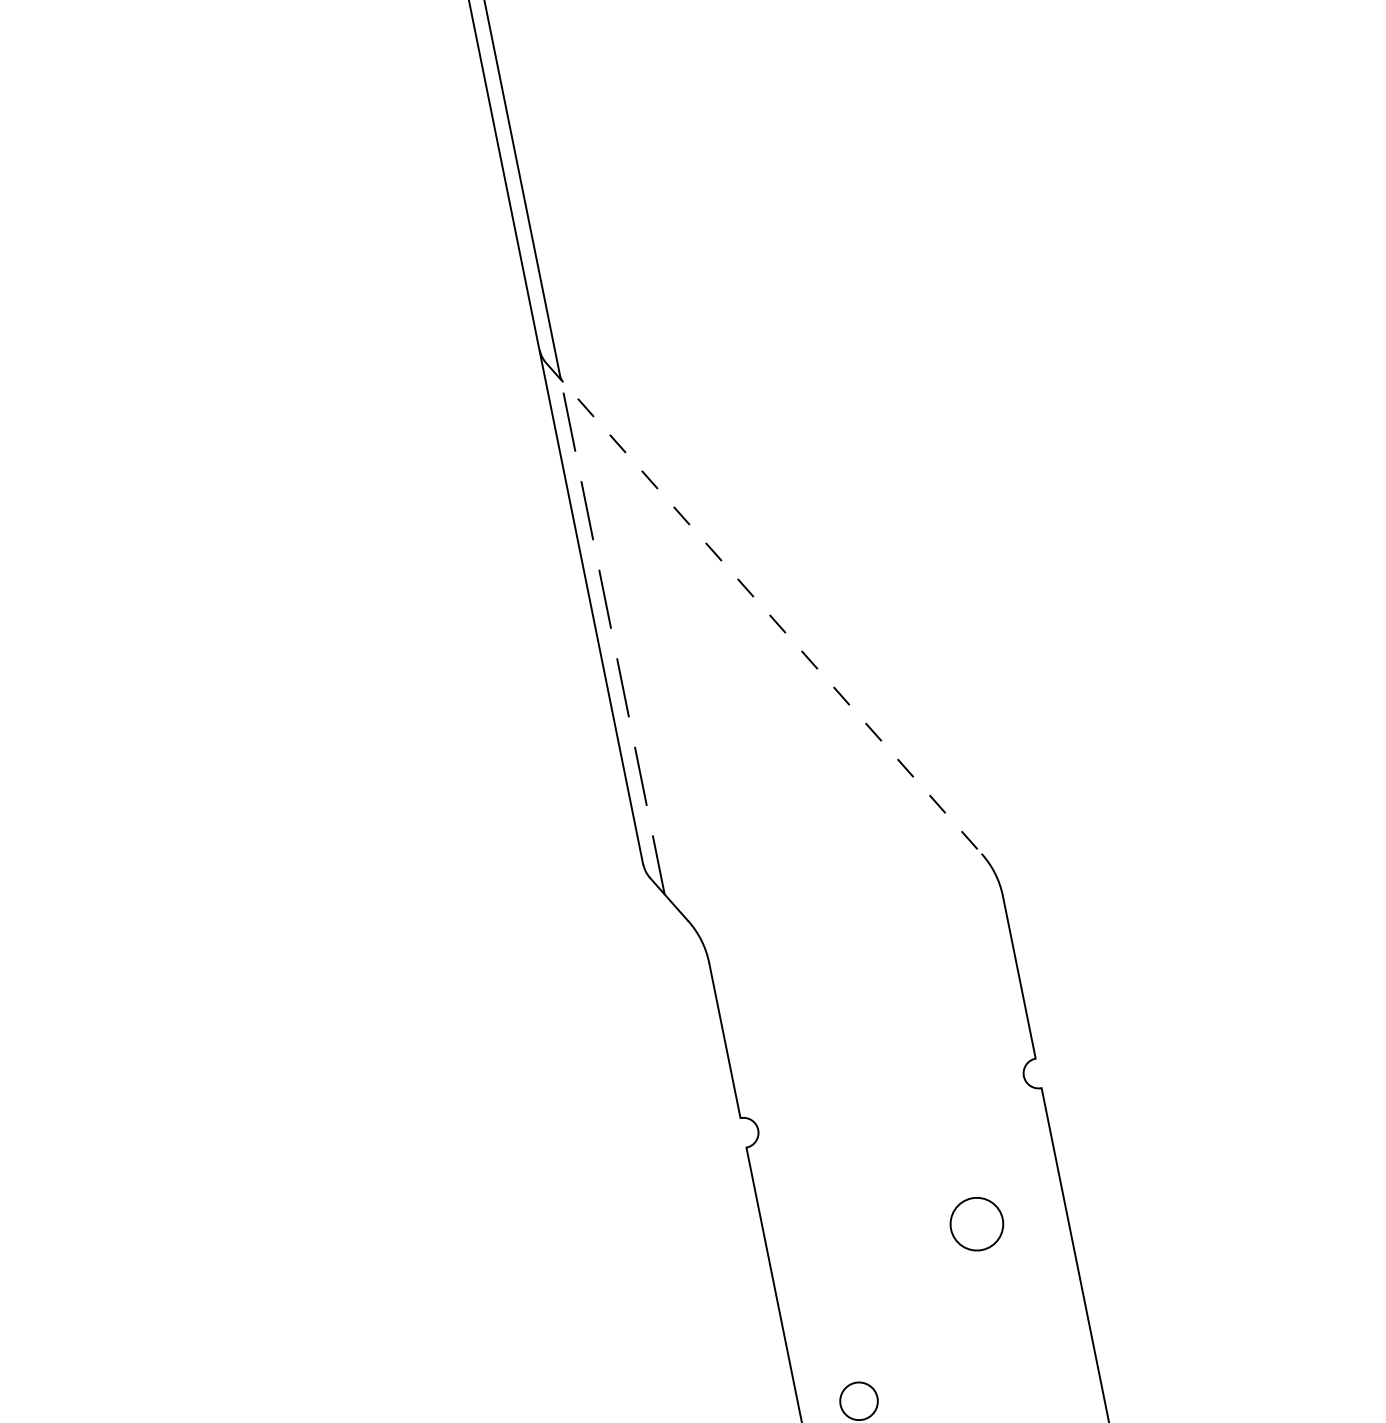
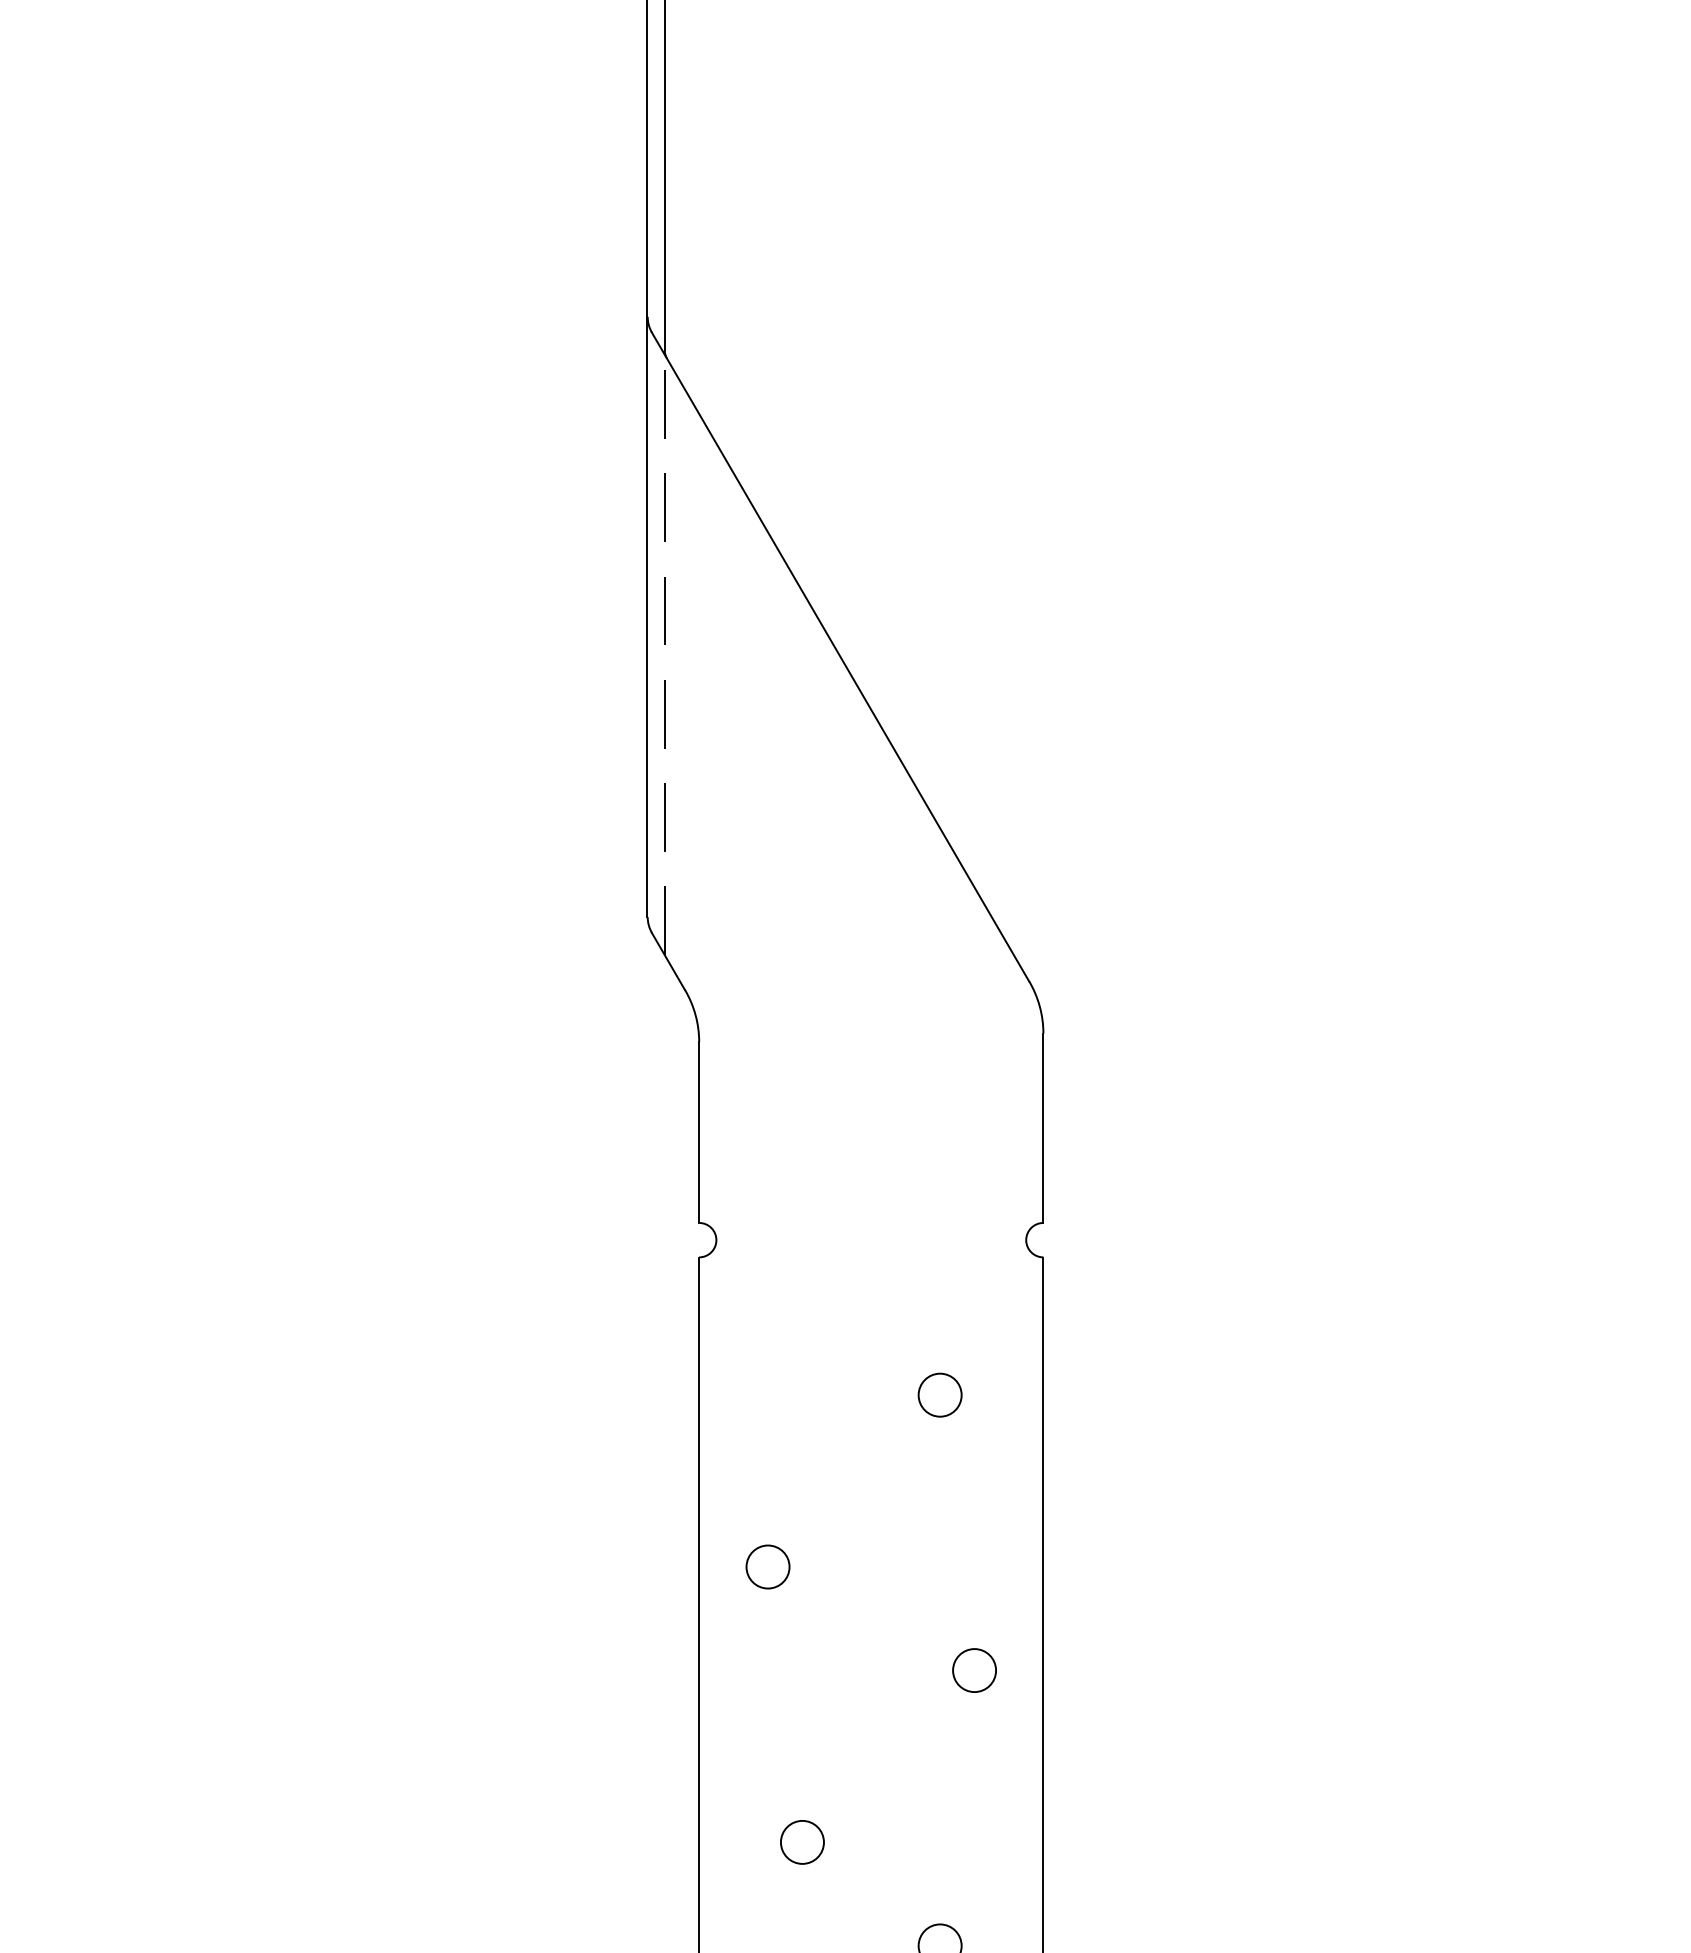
line: (763, 608) -> (840, 657), dashed -> solid
circle: (976, 1223) -> (939, 1394), size x0.71

